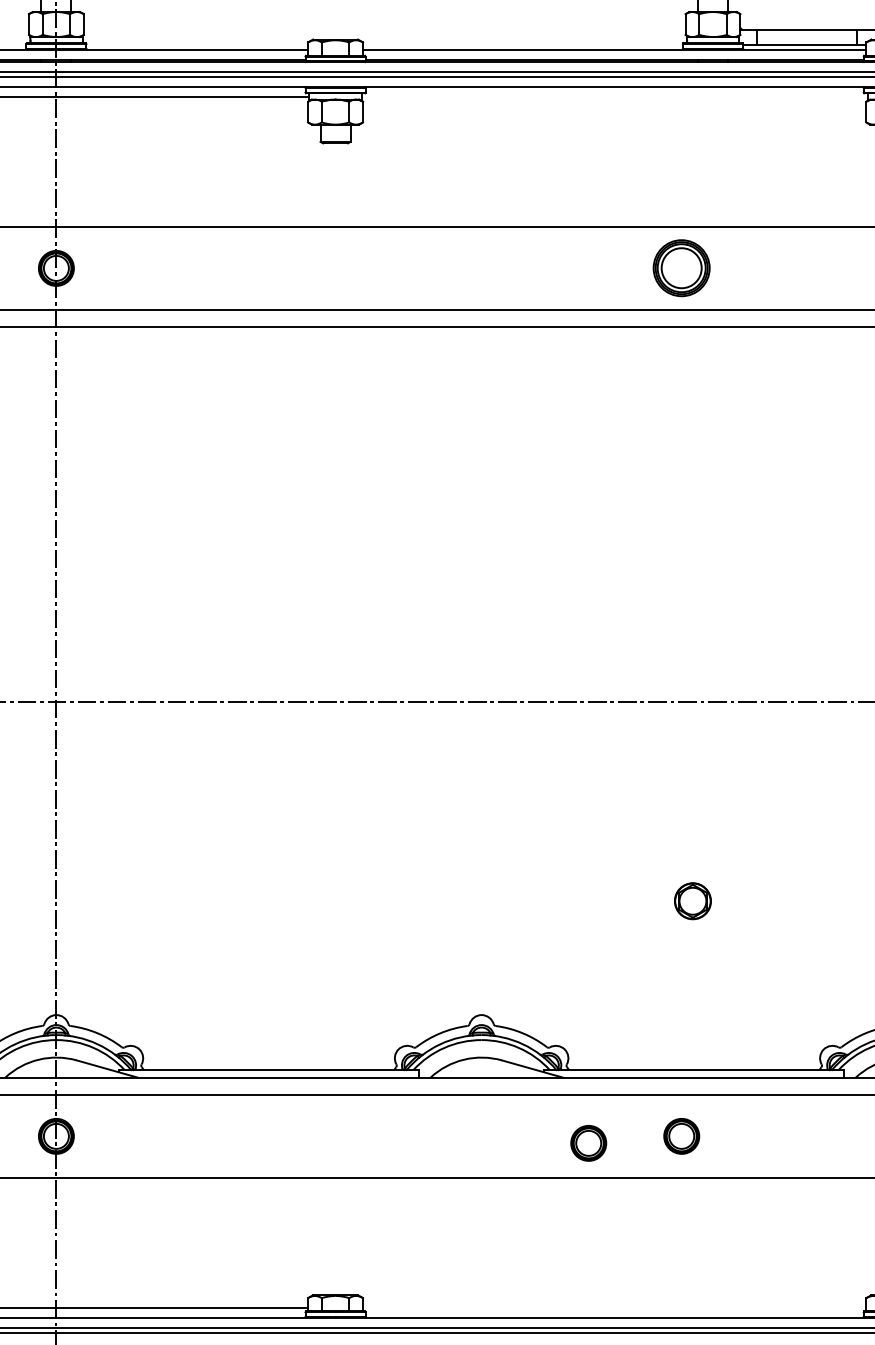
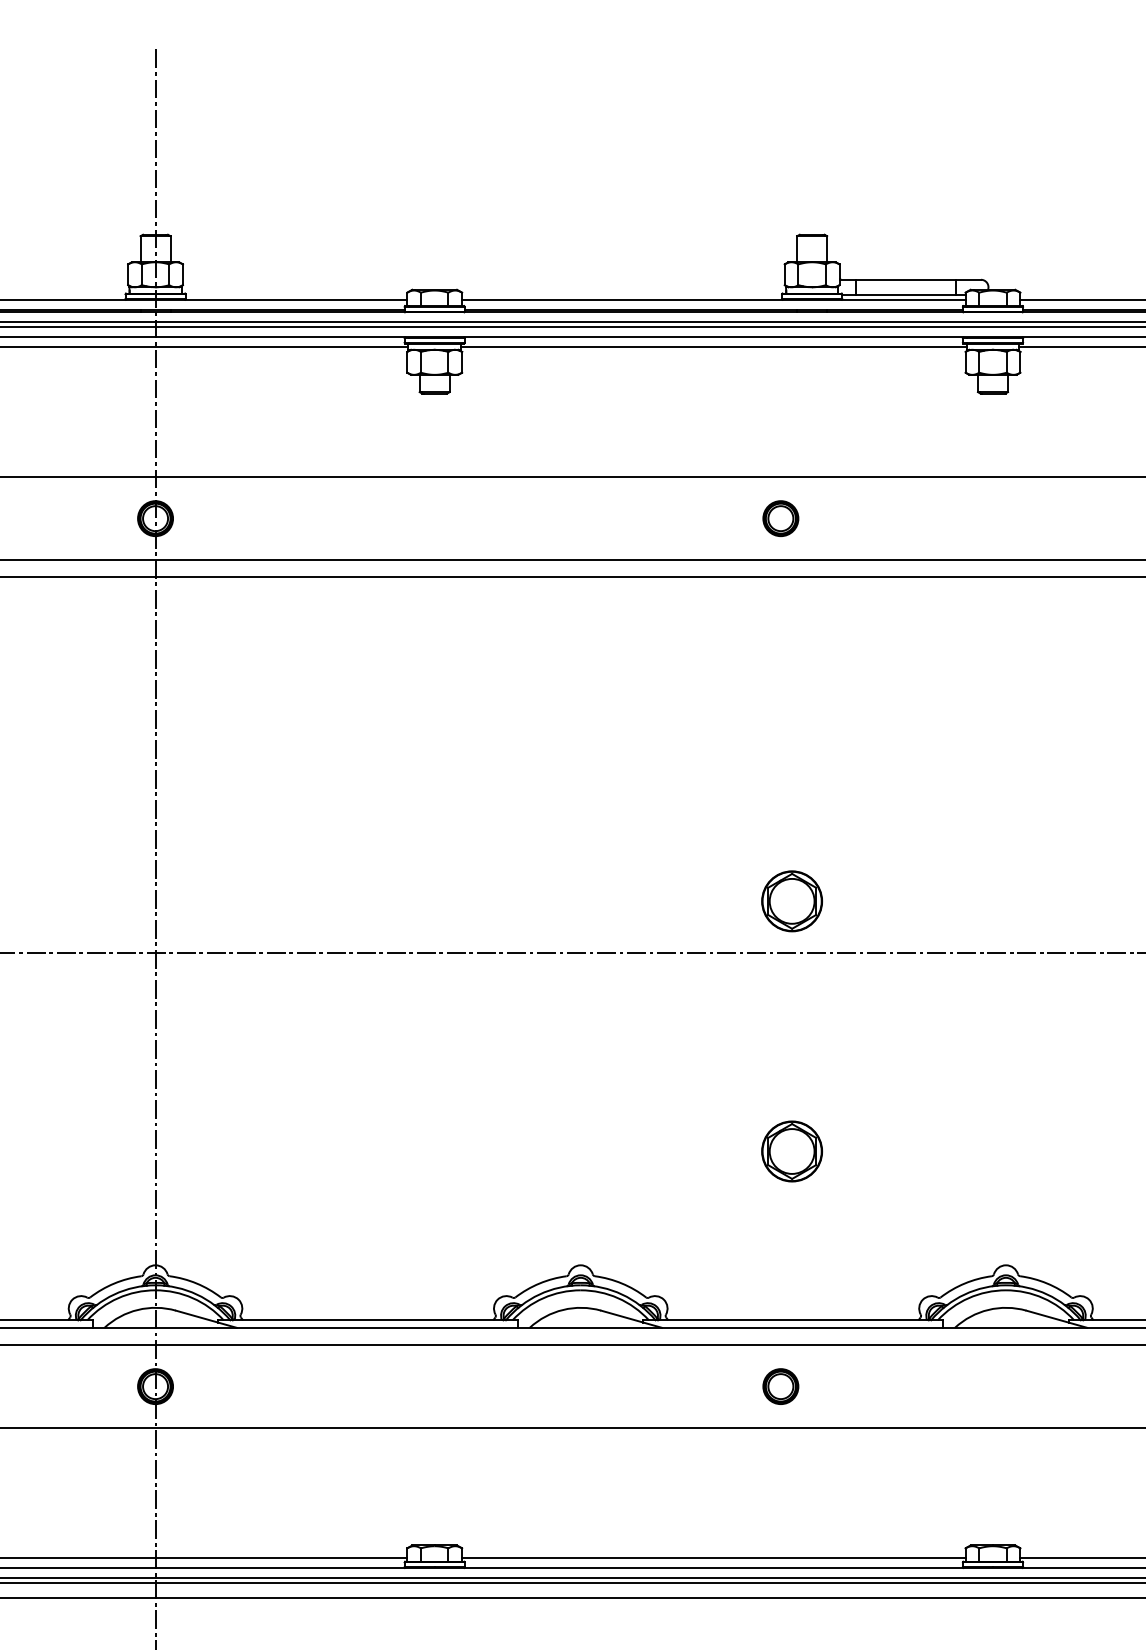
line: (614, 97) -> (713, 347), added
part: (681, 268) -> (780, 518), size x0.62
part: (692, 651) -> (791, 901), added
part: (692, 901) -> (791, 1151), size x1.67
part: (588, 1143) -> (687, 1393), removed
line: (614, 1307) -> (713, 1557), added

